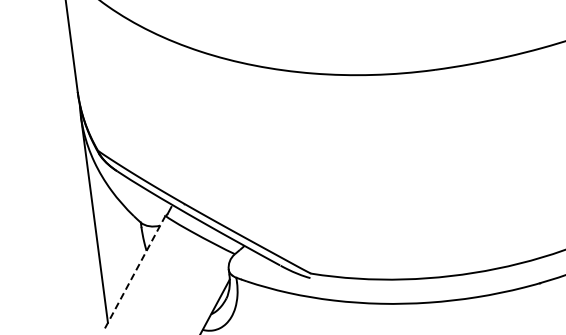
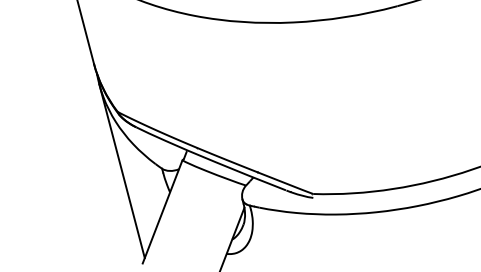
line: (134, 272) -> (162, 212), dashed -> solid

